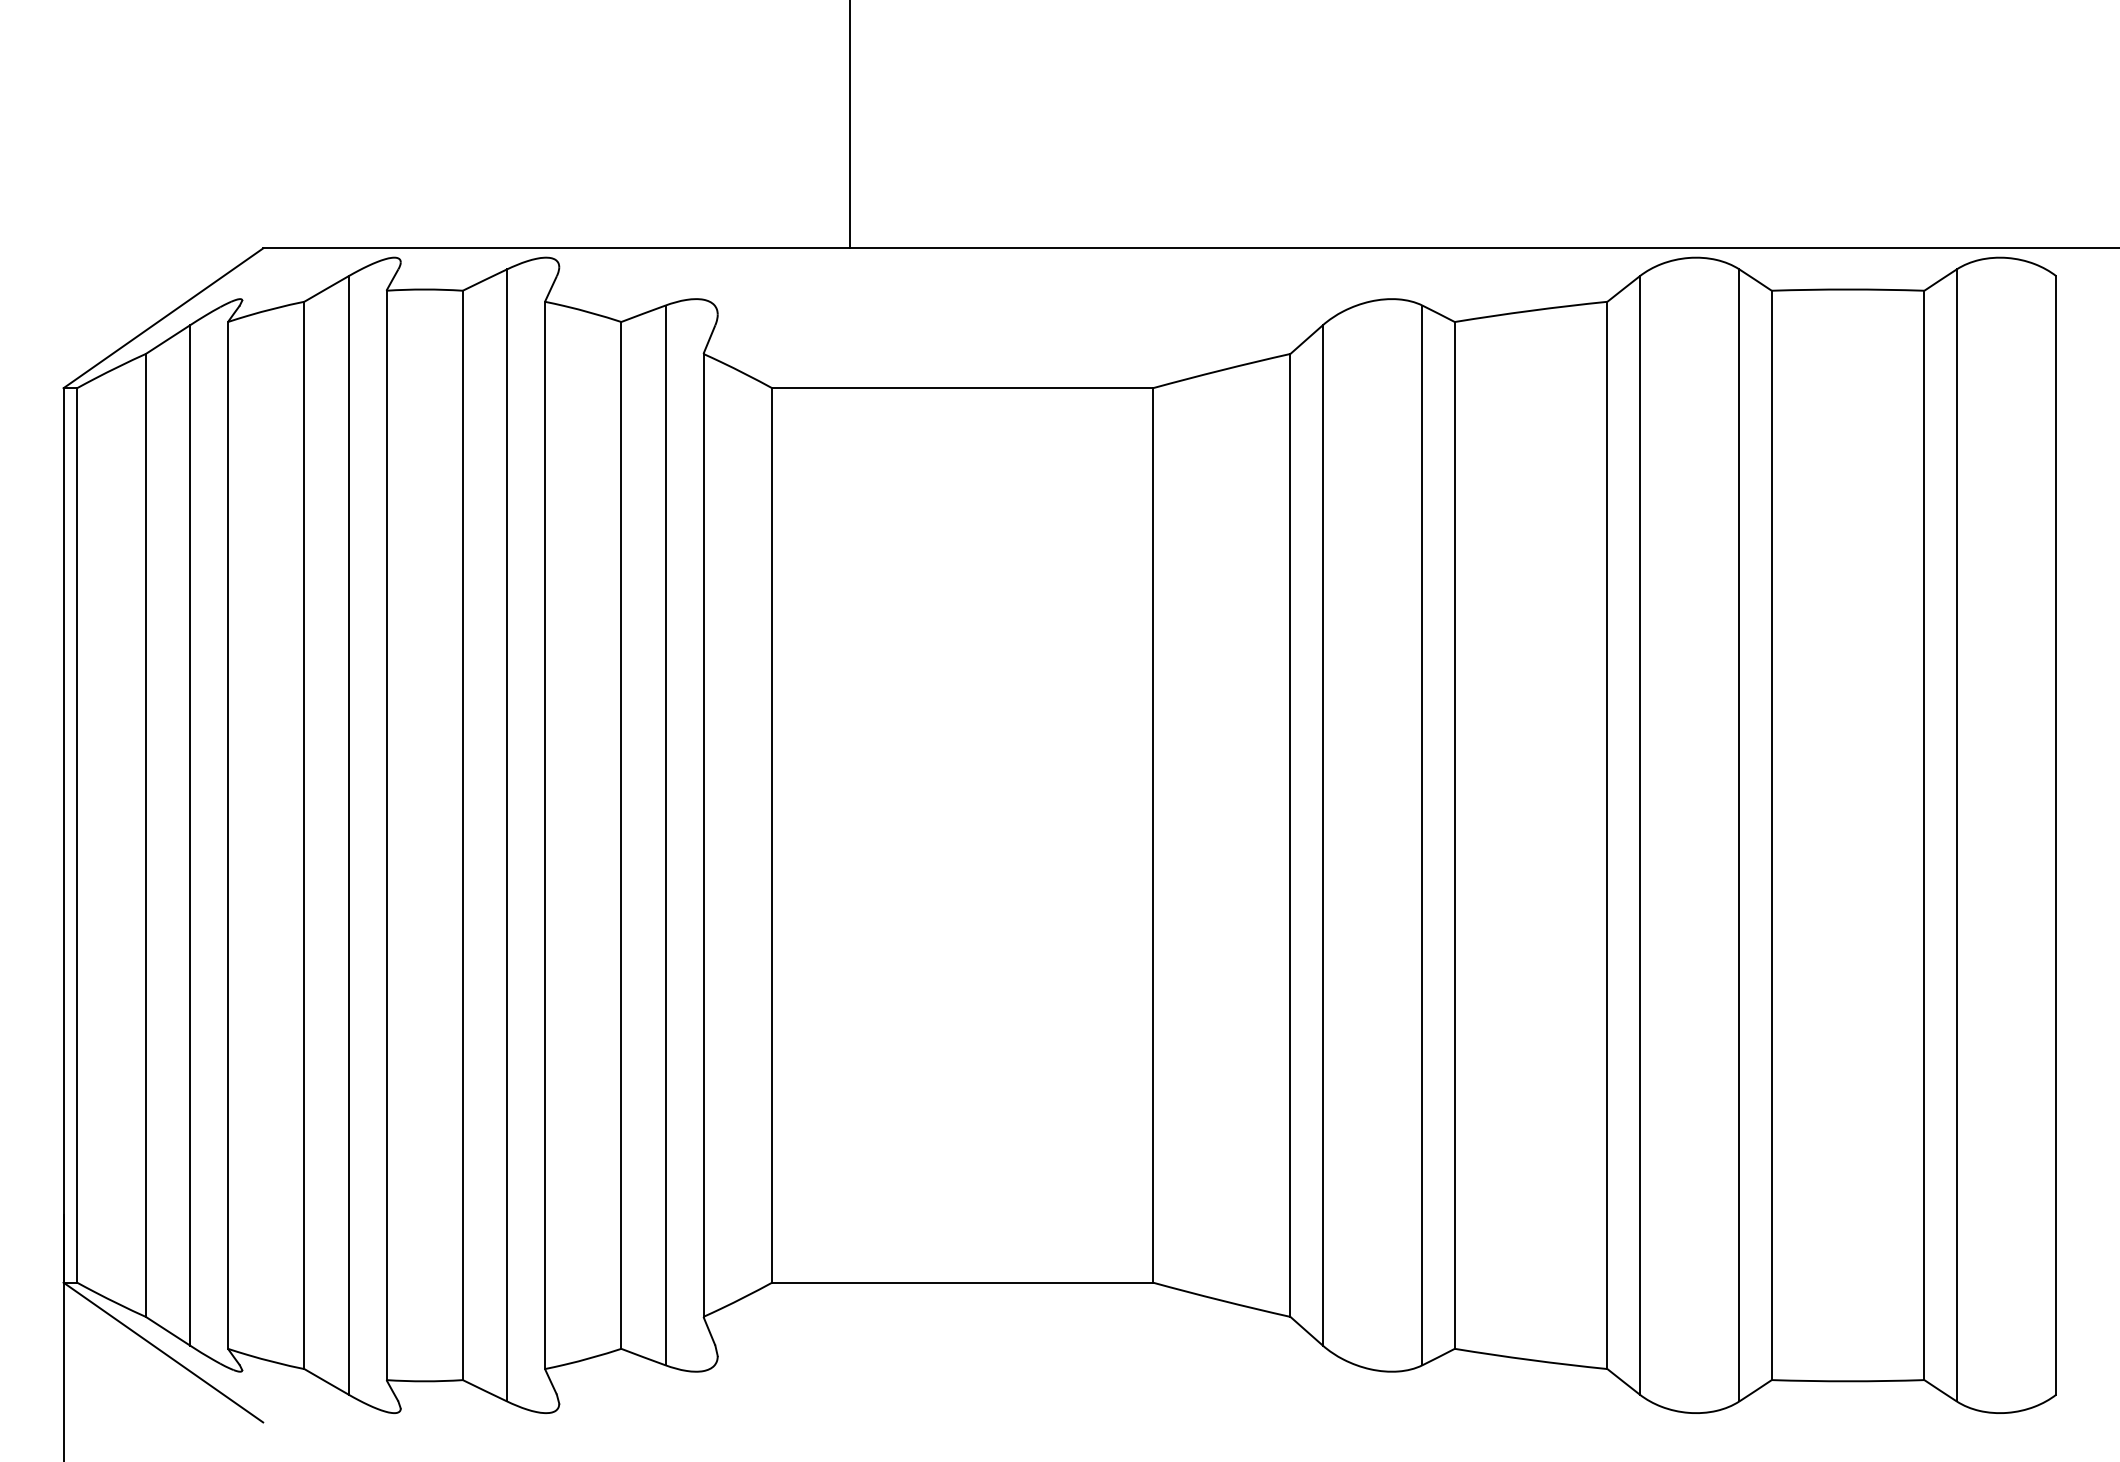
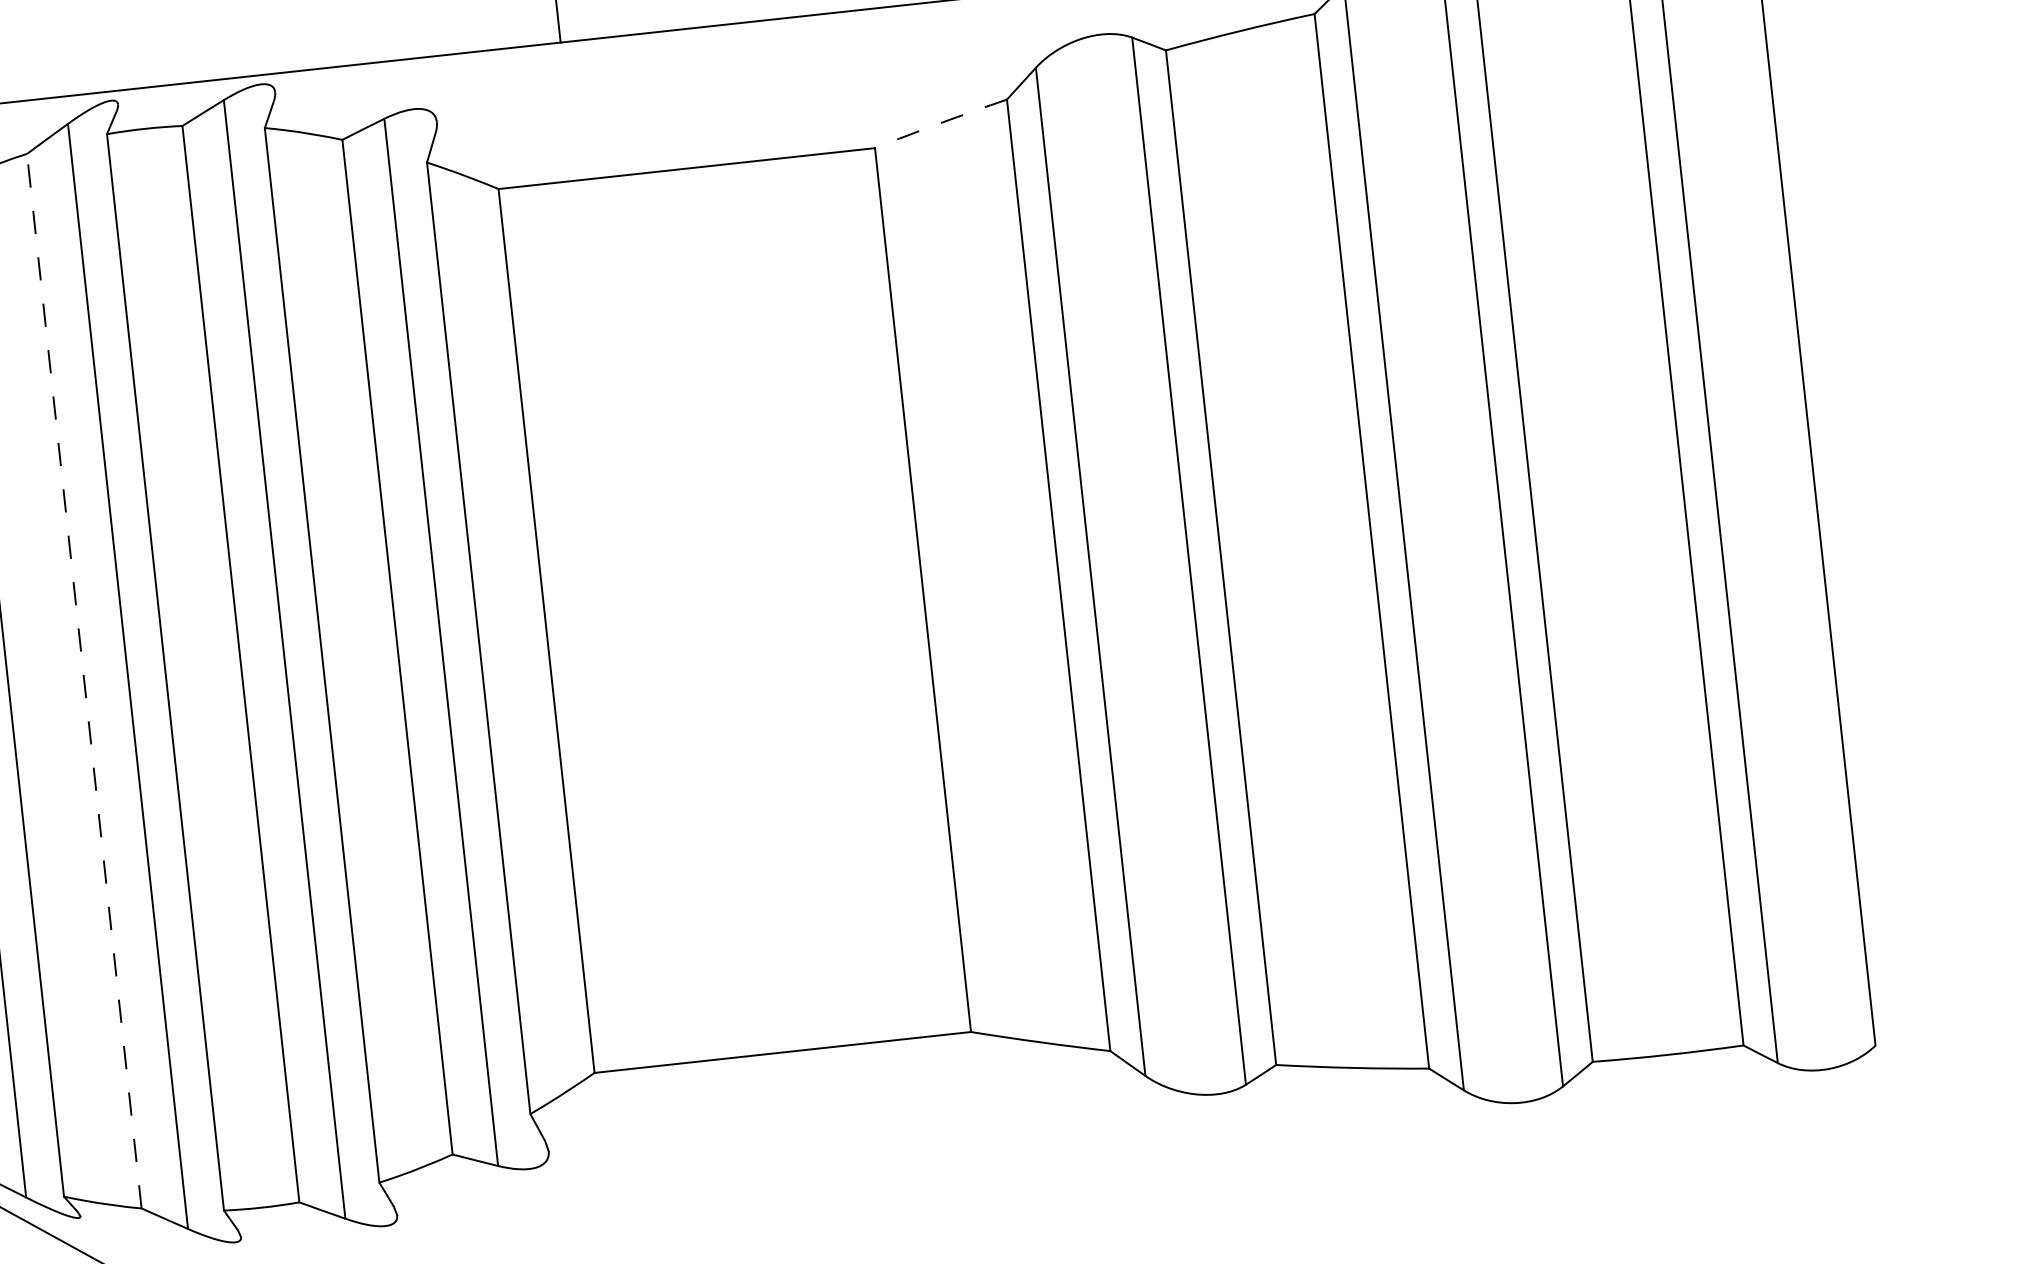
arc: (1221, 370) -> (940, 123), solid -> dashed
line: (304, 835) -> (84, 681), solid -> dashed

